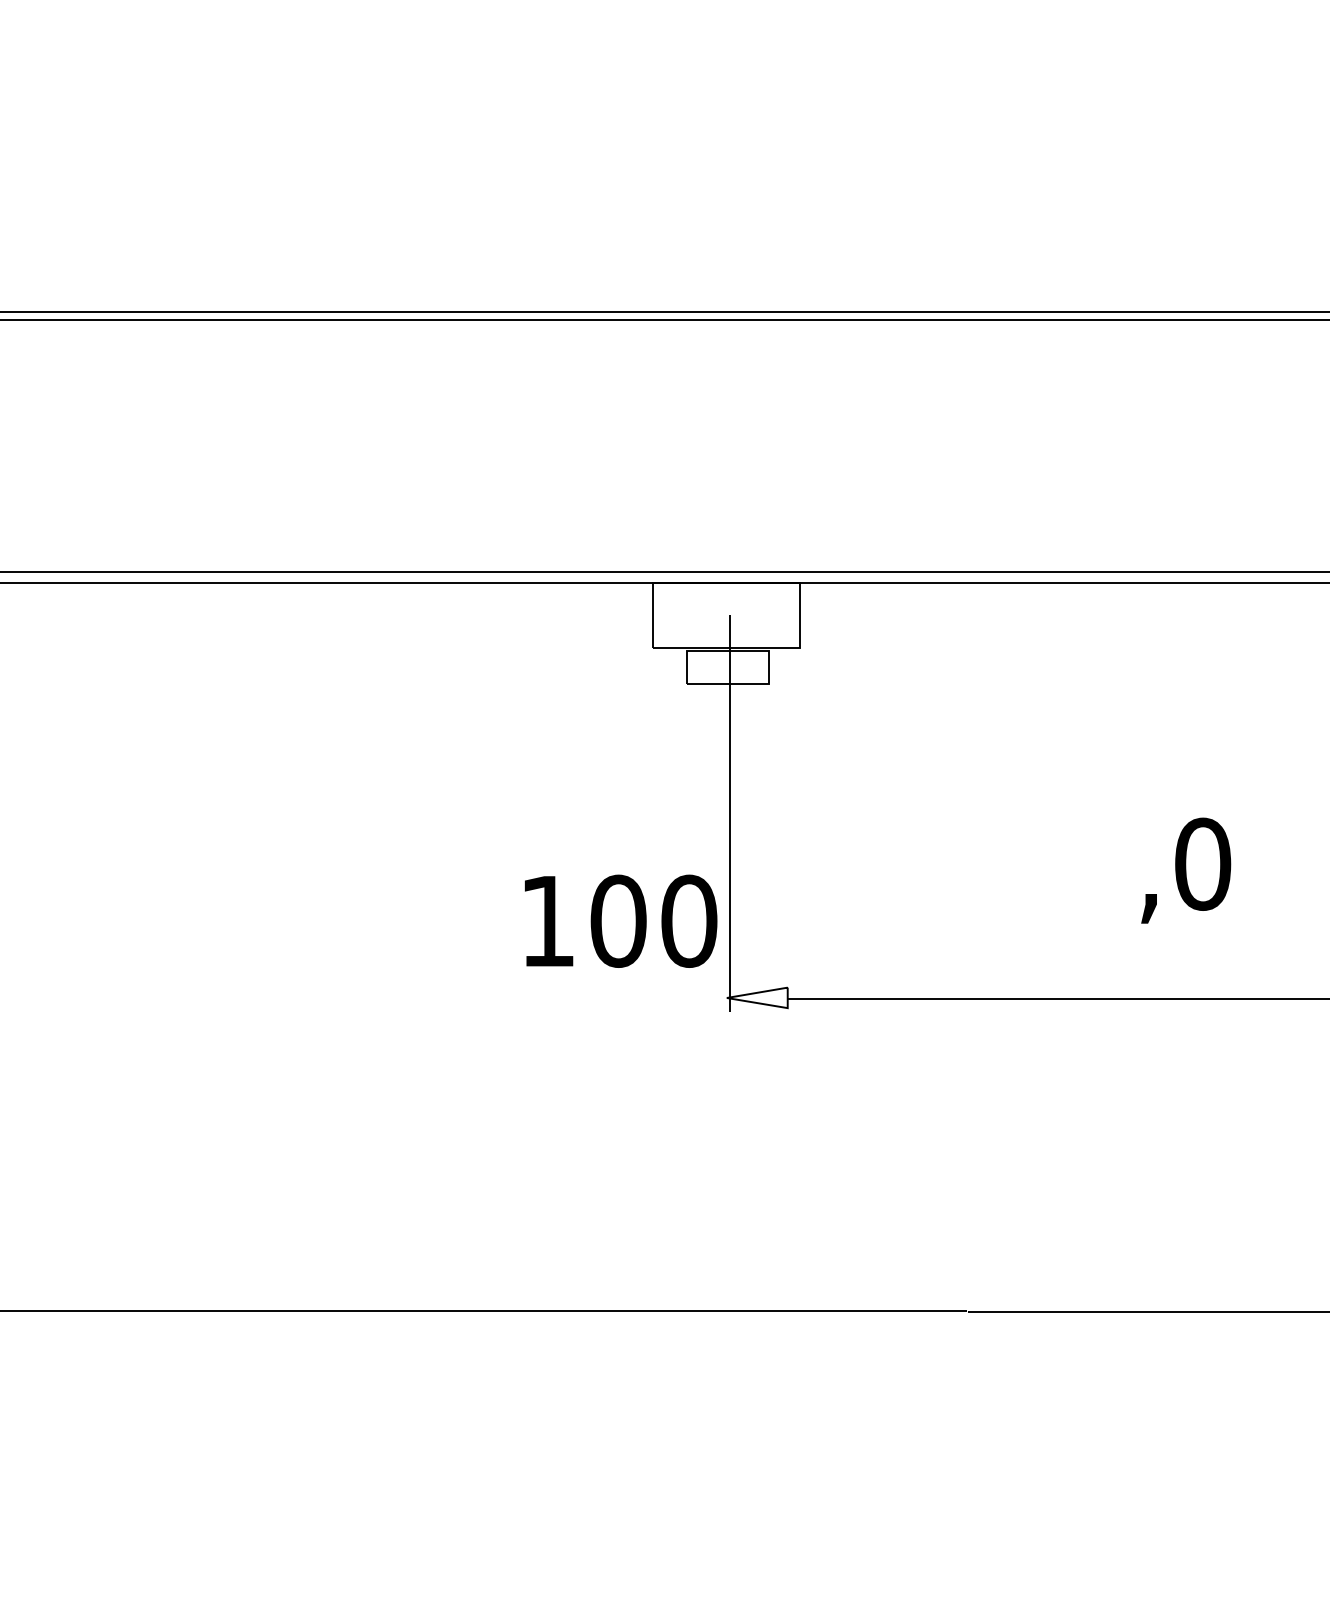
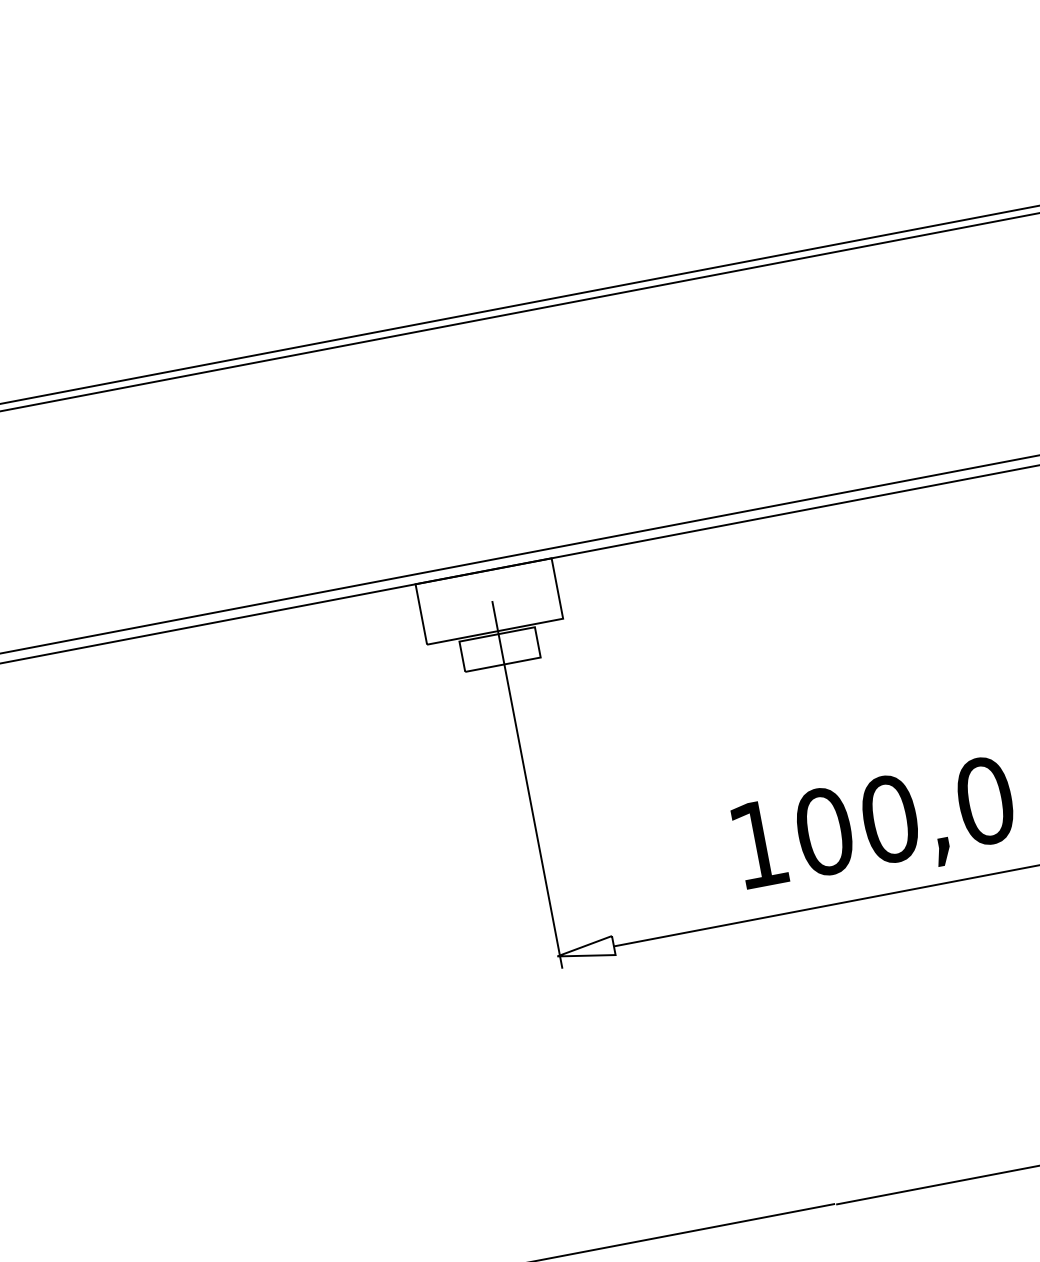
text: (1186, 870) -> (971, 809), moved
text: (621, 920) -> (827, 830), moved

